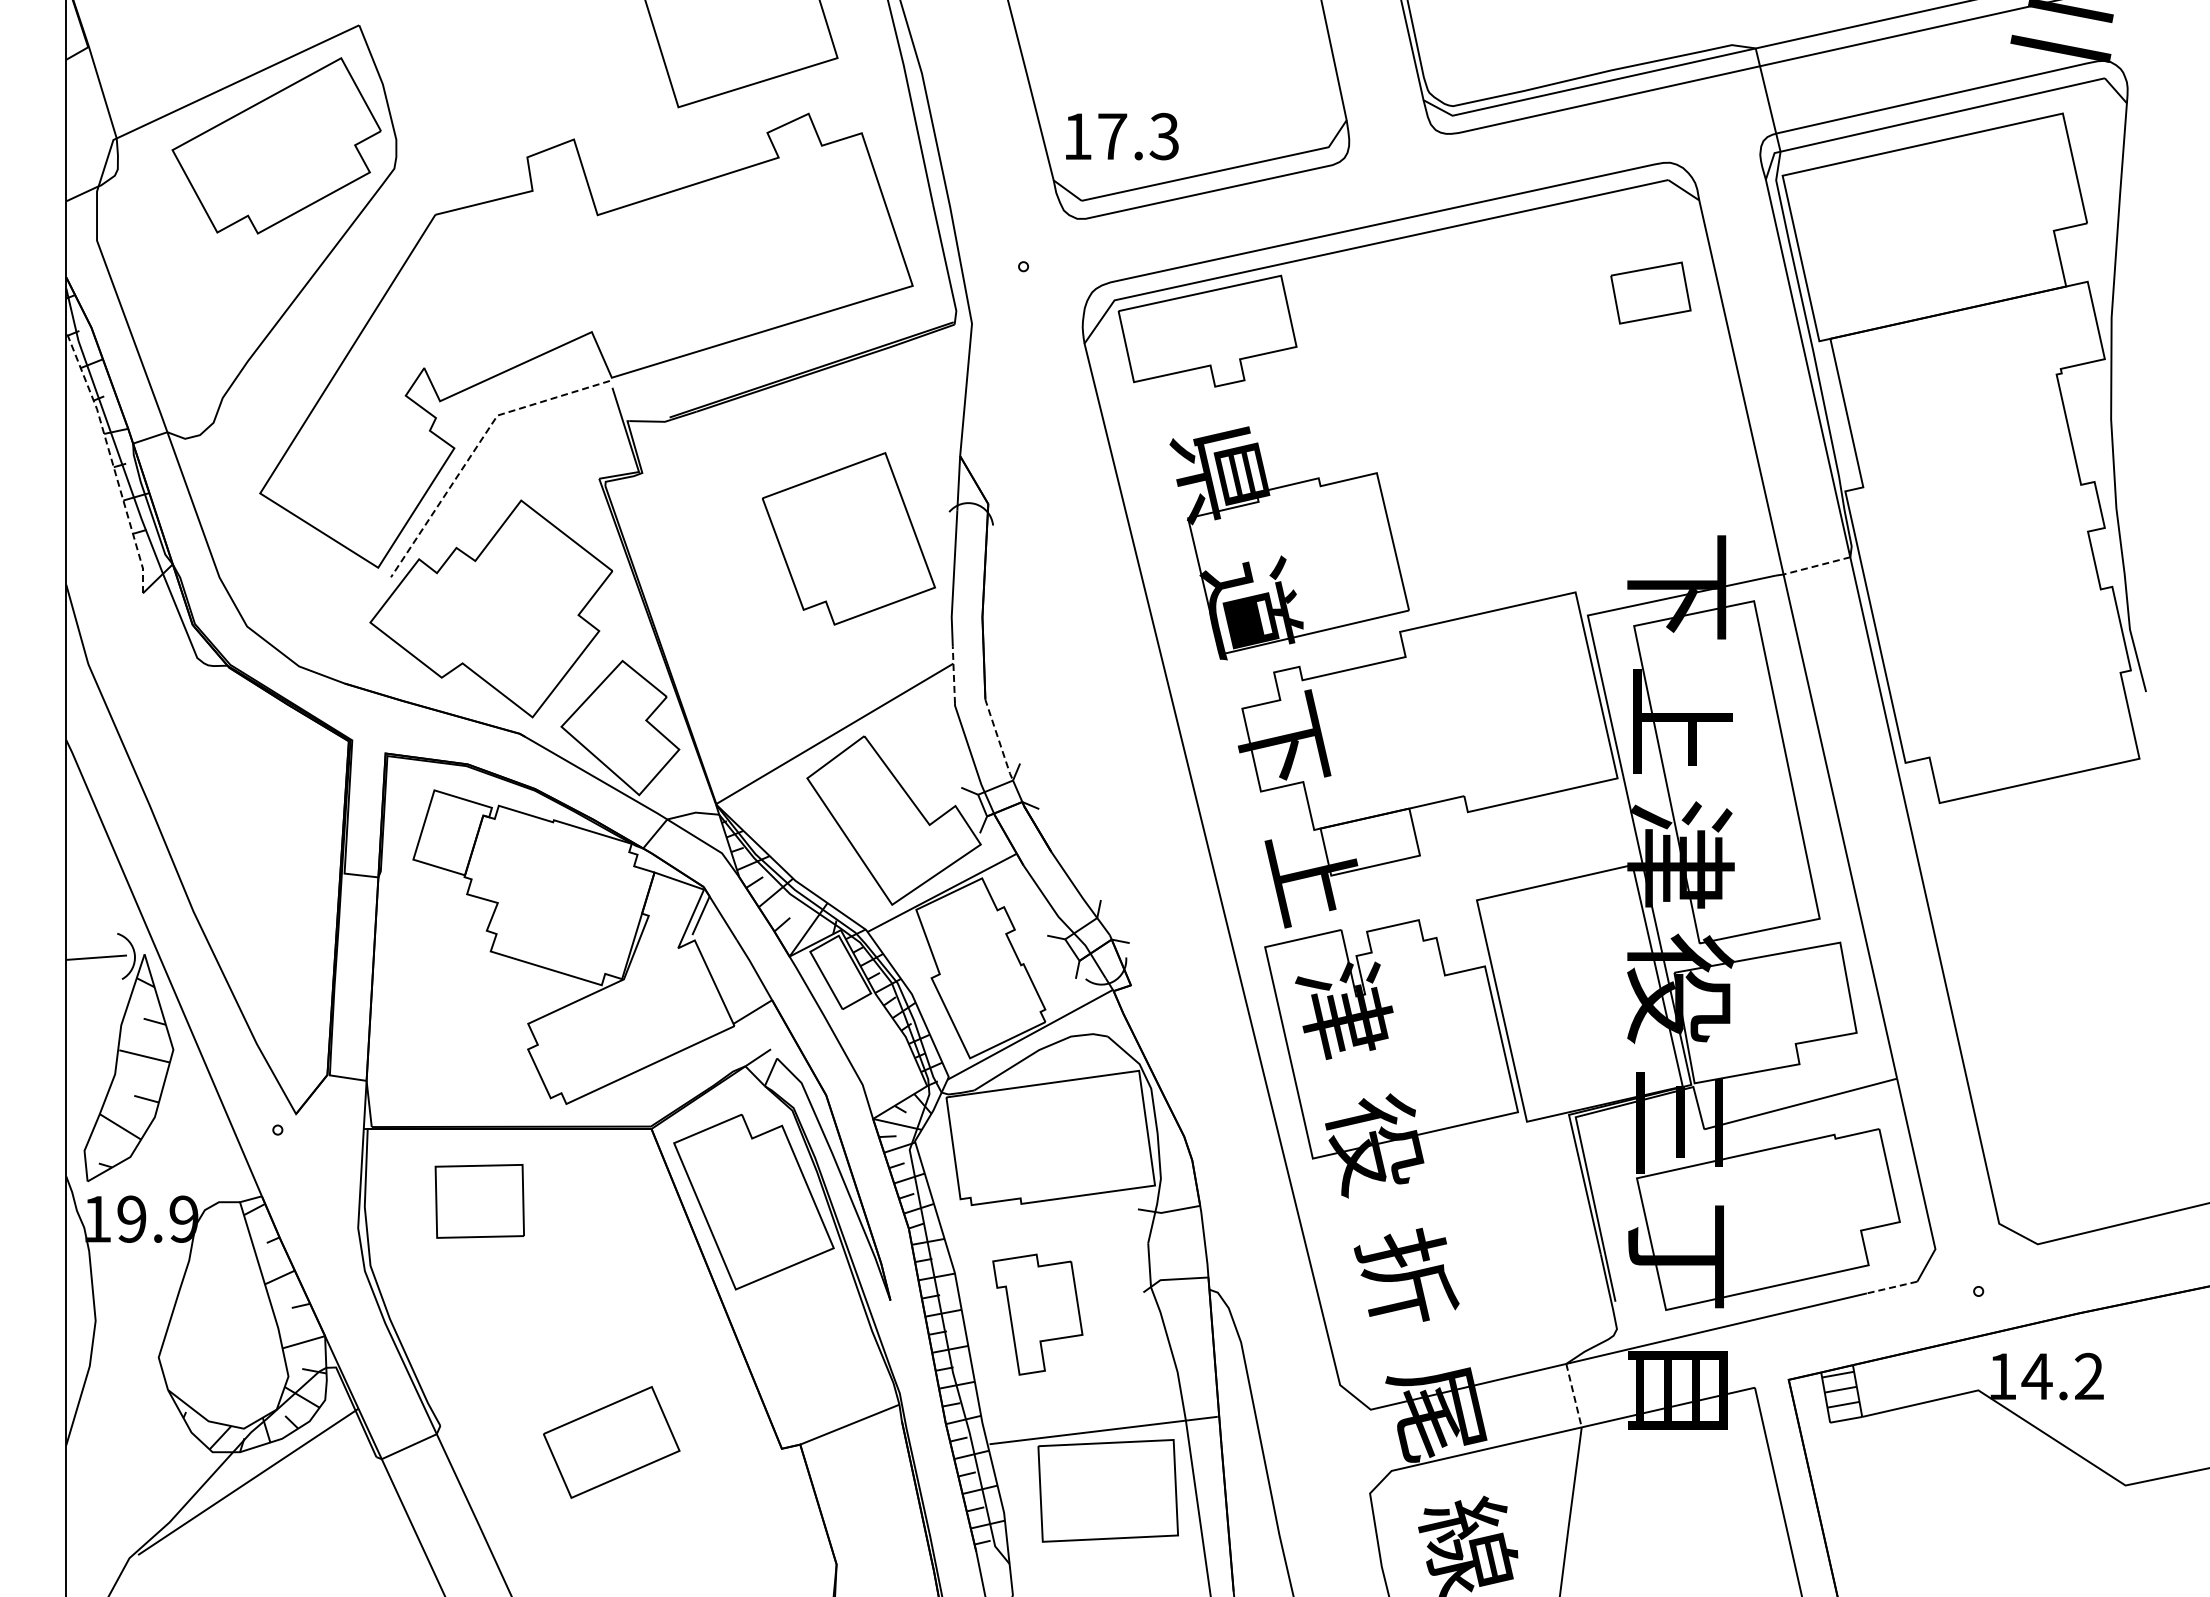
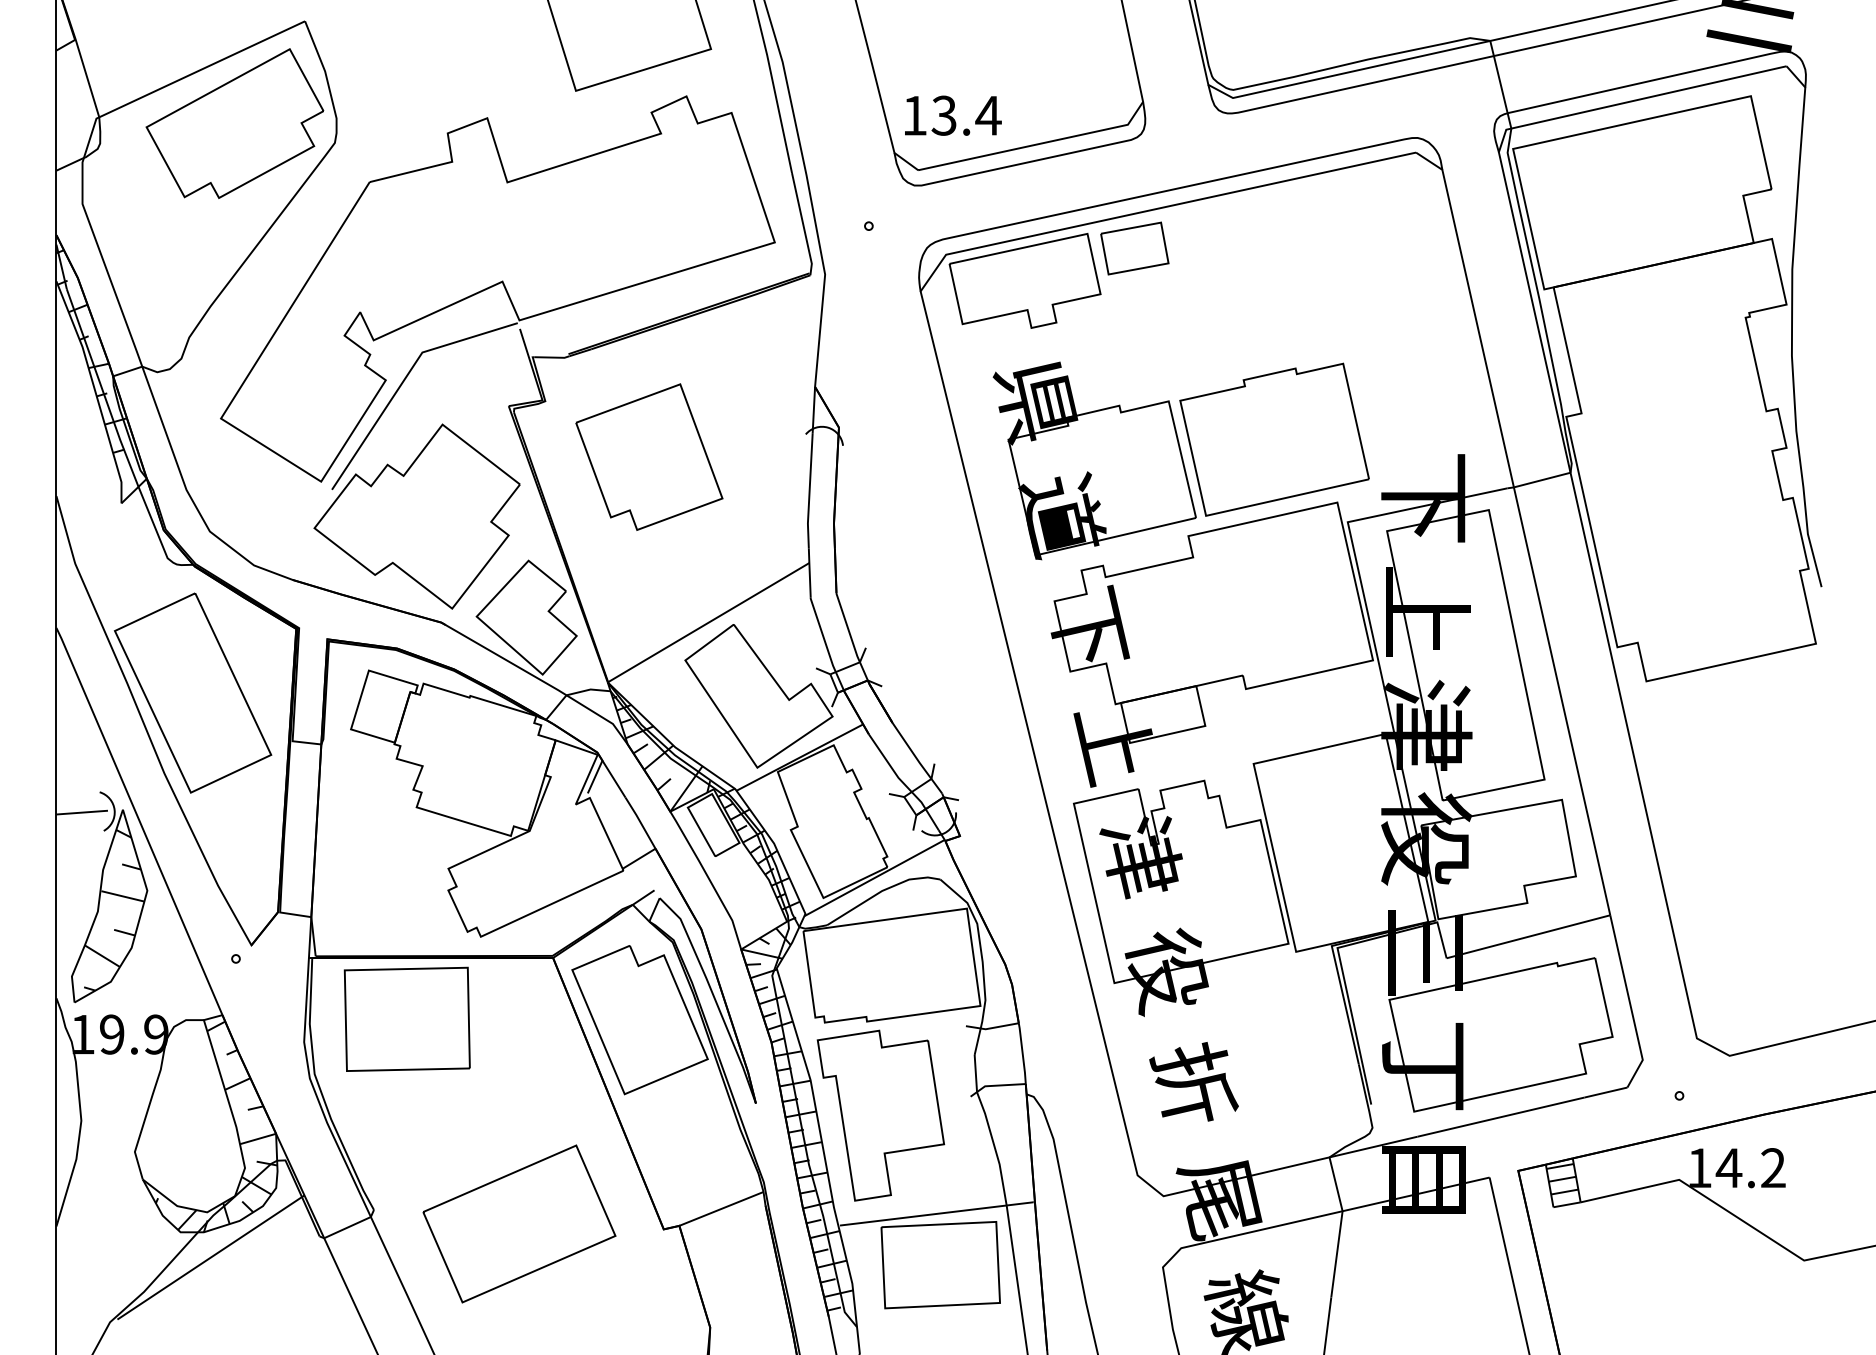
text: (1138, 136) -> (966, 115), 17.3 -> 13.4
part: (1650, 292) -> (1134, 248), moved
line: (476, 448) -> (404, 380), dashed -> solid
line: (111, 459) -> (94, 389), dashed -> solid
part: (1501, 517) -> (1274, 439), added
part: (848, 538) -> (649, 456), moved
line: (1816, 566) -> (1541, 480), dashed -> solid
line: (953, 674) -> (809, 572), dashed -> solid
line: (998, 739) -> (847, 627), dashed -> solid
part: (227, 816) -> (193, 692), added
part: (479, 1201) -> (407, 1019), size x1.67
line: (1892, 1287) -> (1606, 1092), dashed -> solid
part: (1037, 1314) -> (880, 1115), size x1.67
line: (1574, 1395) -> (1336, 1184), dashed -> solid
part: (611, 1442) -> (519, 1224), size x1.67

